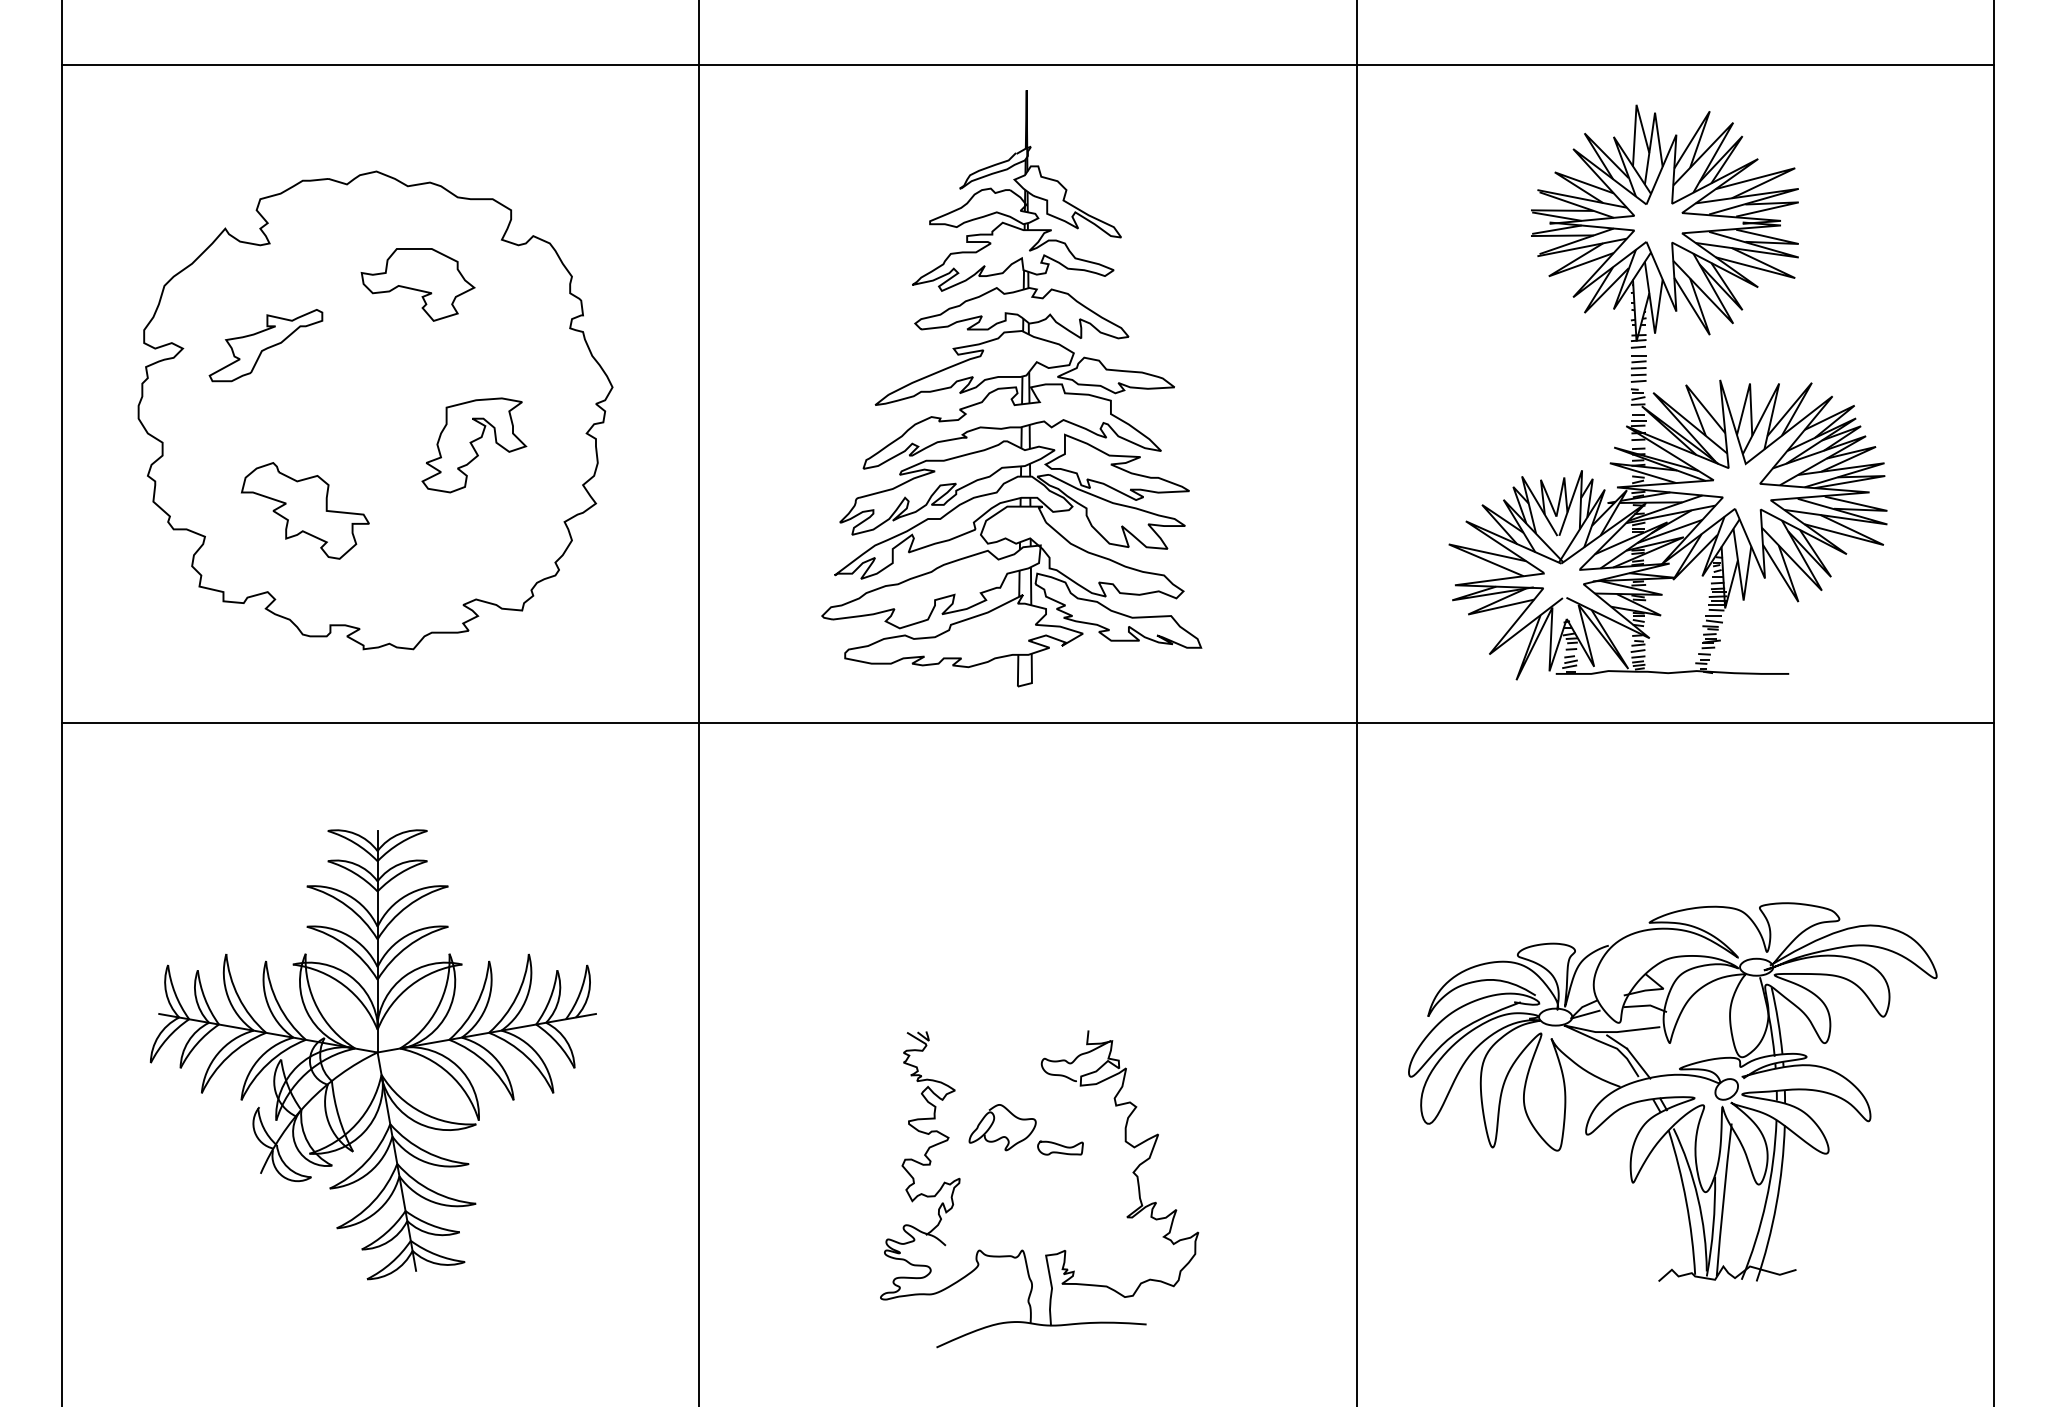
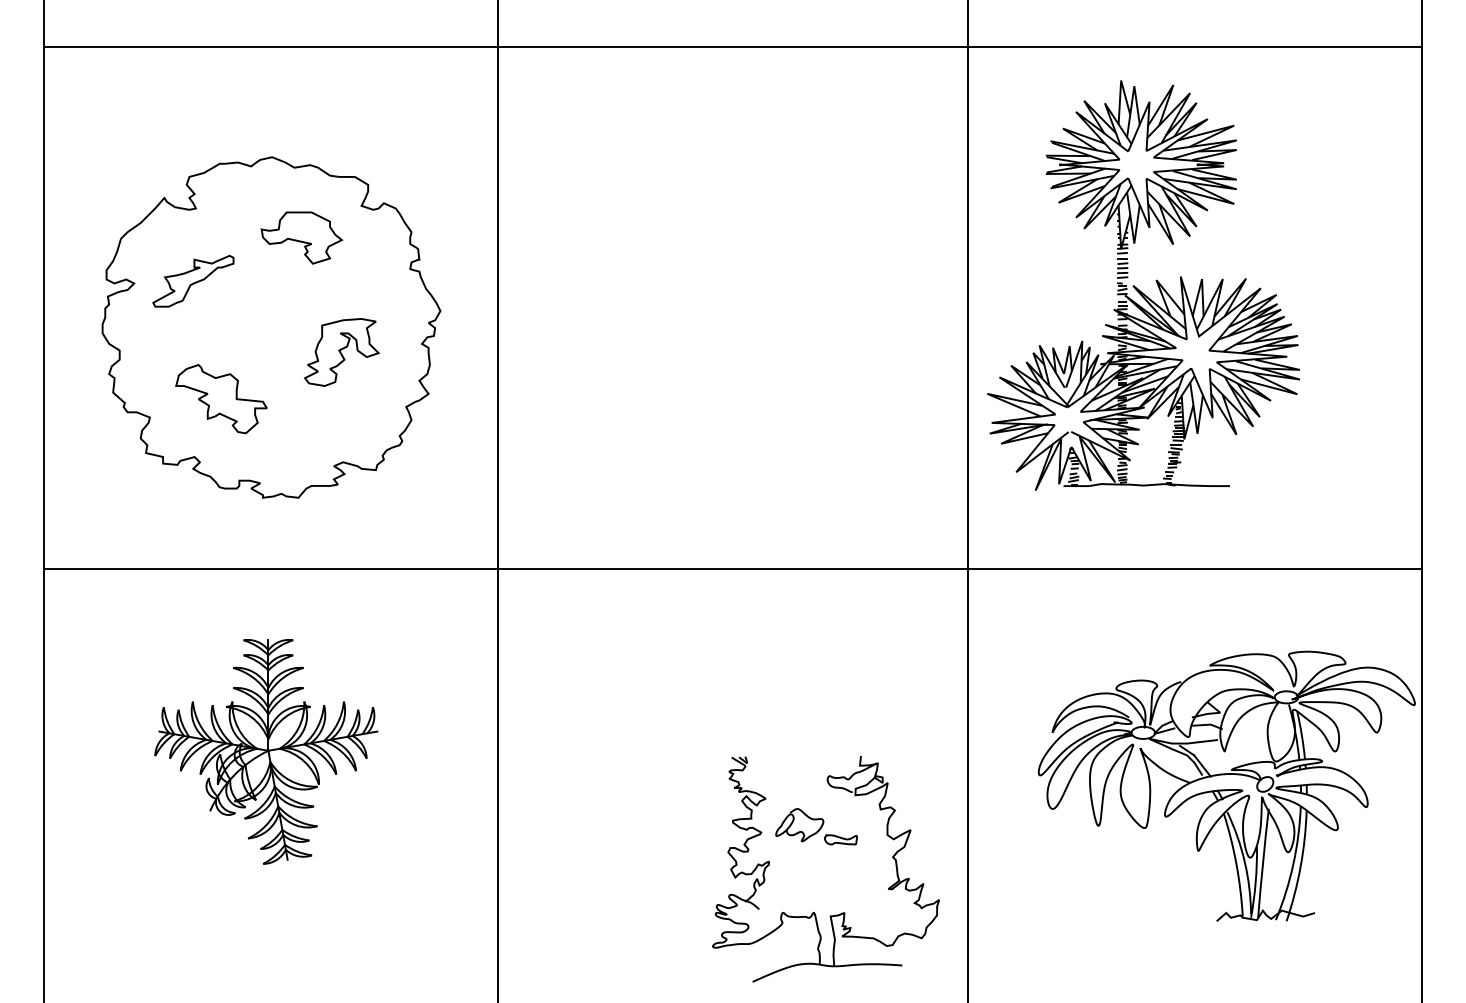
part: (1011, 388) -> (721, 276), removed
part: (1663, 399) -> (1140, 290), moved
part: (375, 410) -> (271, 327), moved
line: (1027, 723) -> (732, 569), moved
part: (372, 1054) -> (265, 751), size x0.7
part: (1672, 1091) -> (1226, 785), moved
part: (1044, 1155) -> (829, 845), moved

